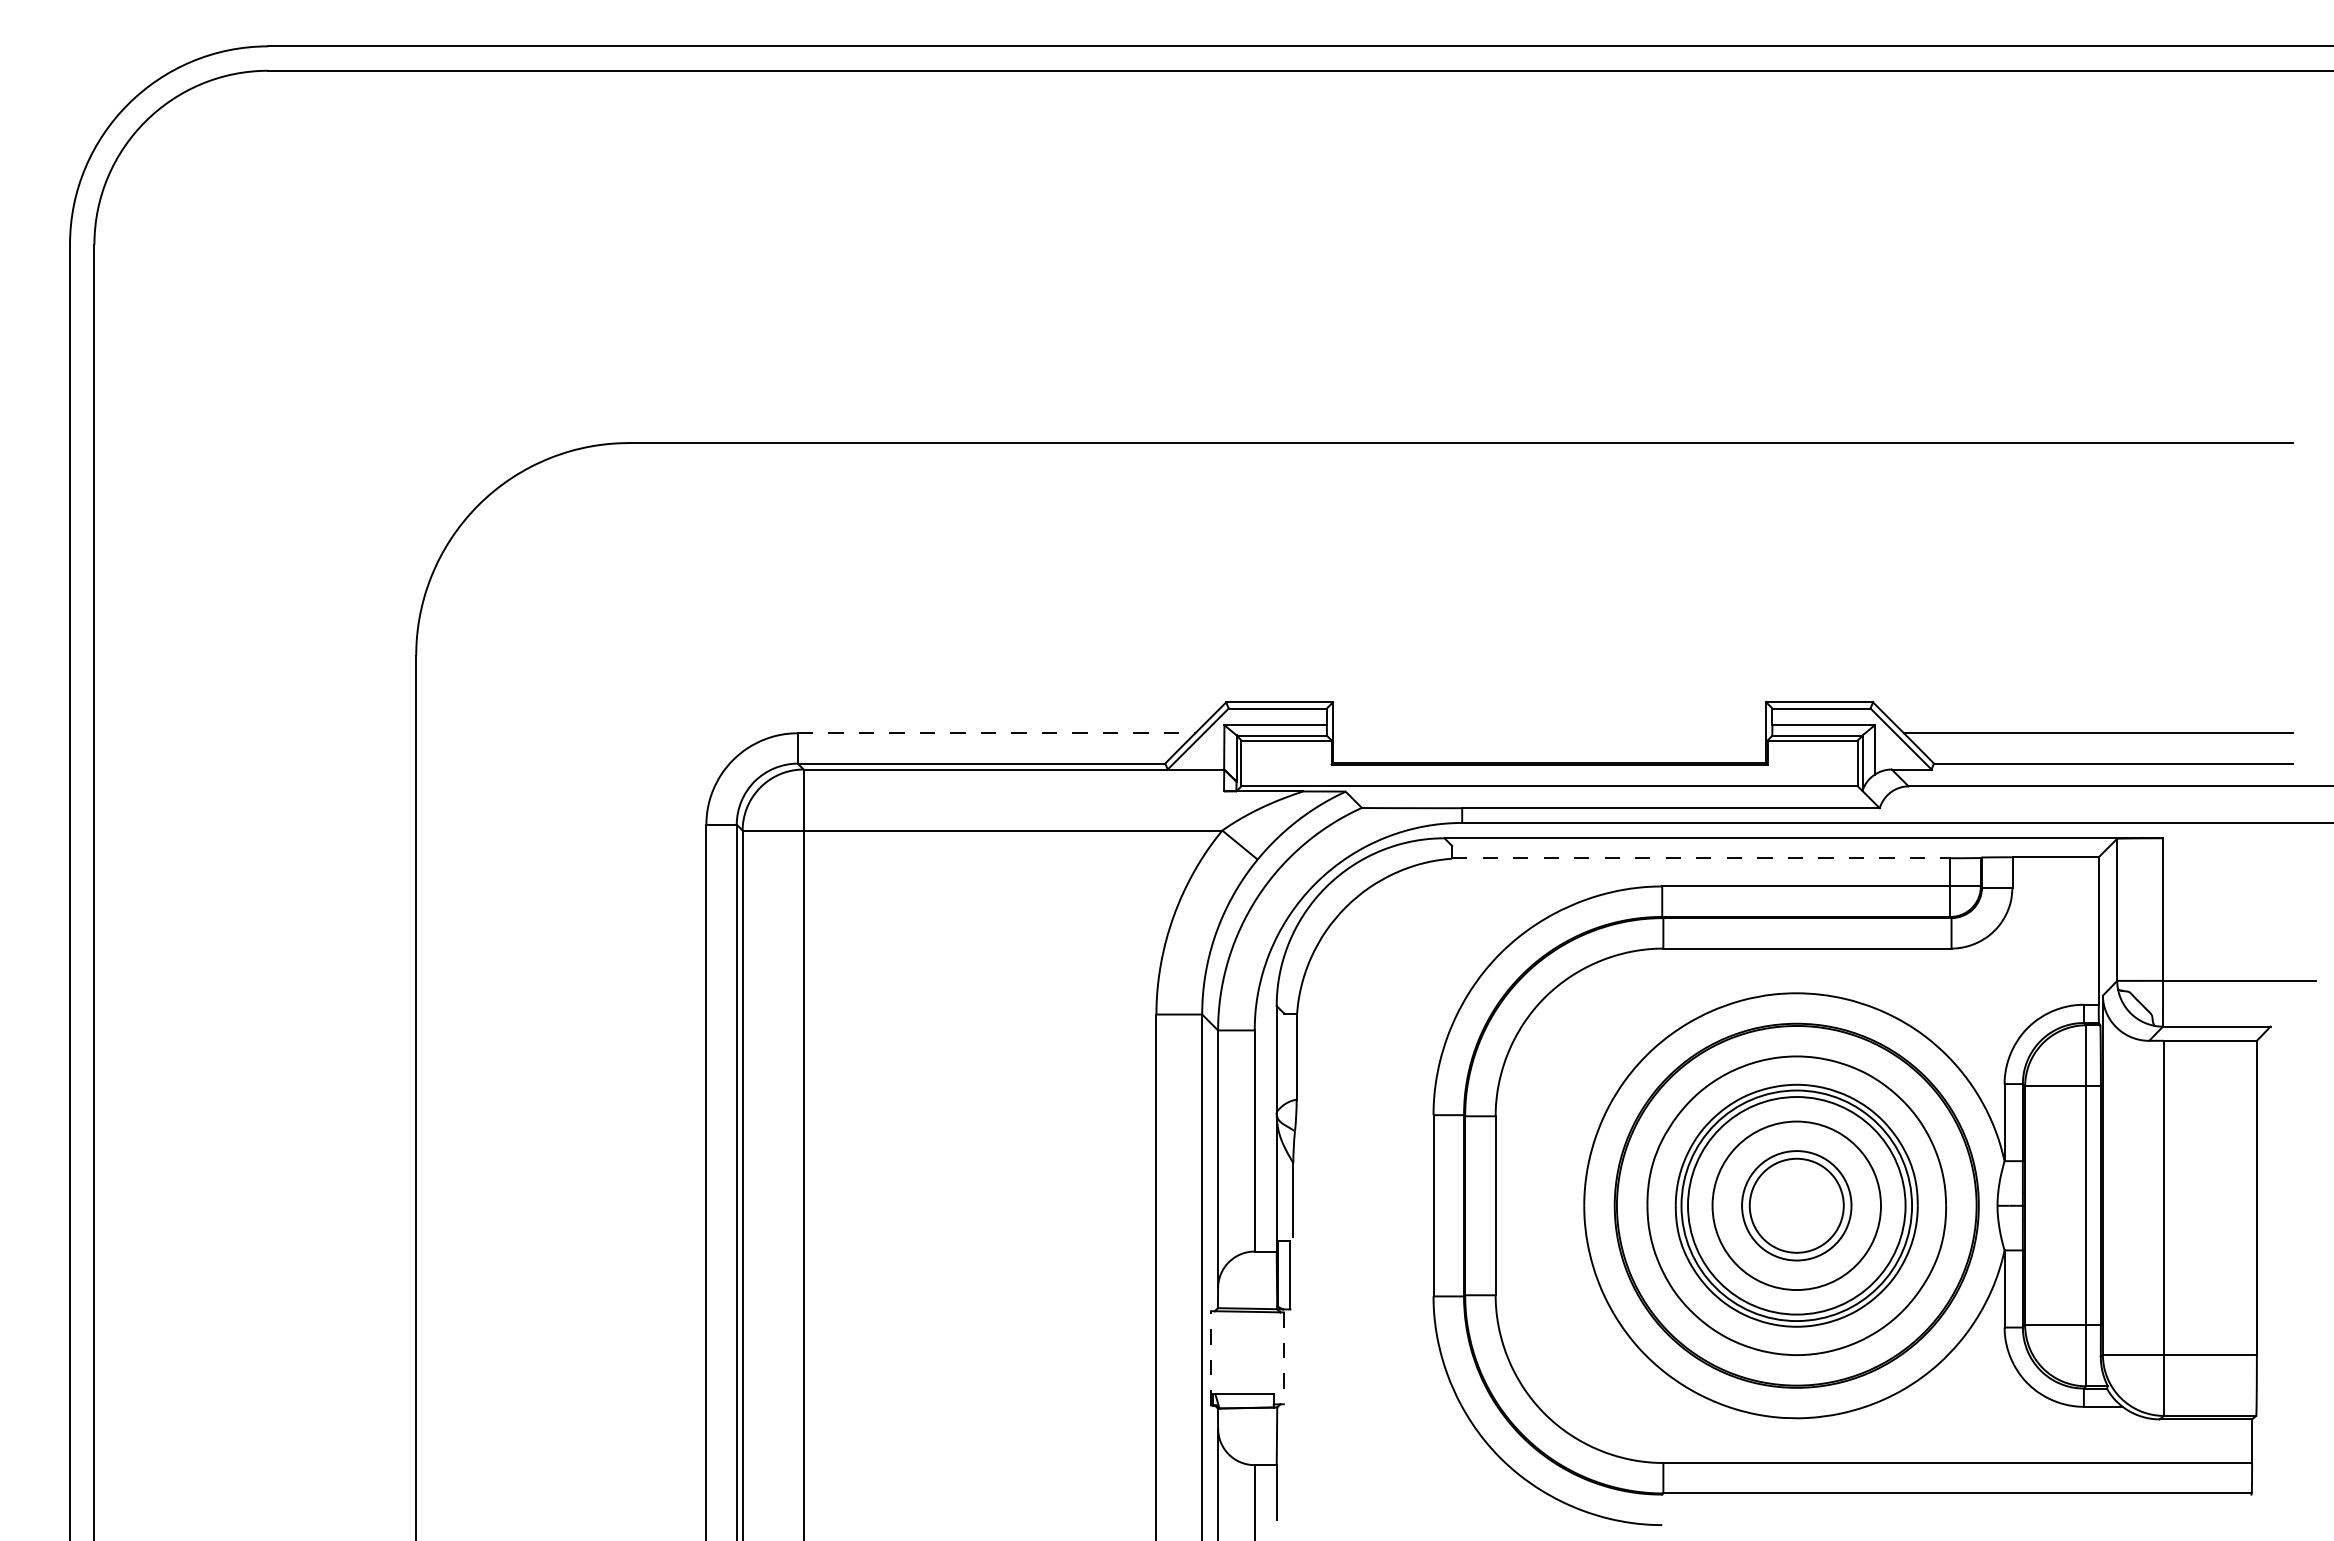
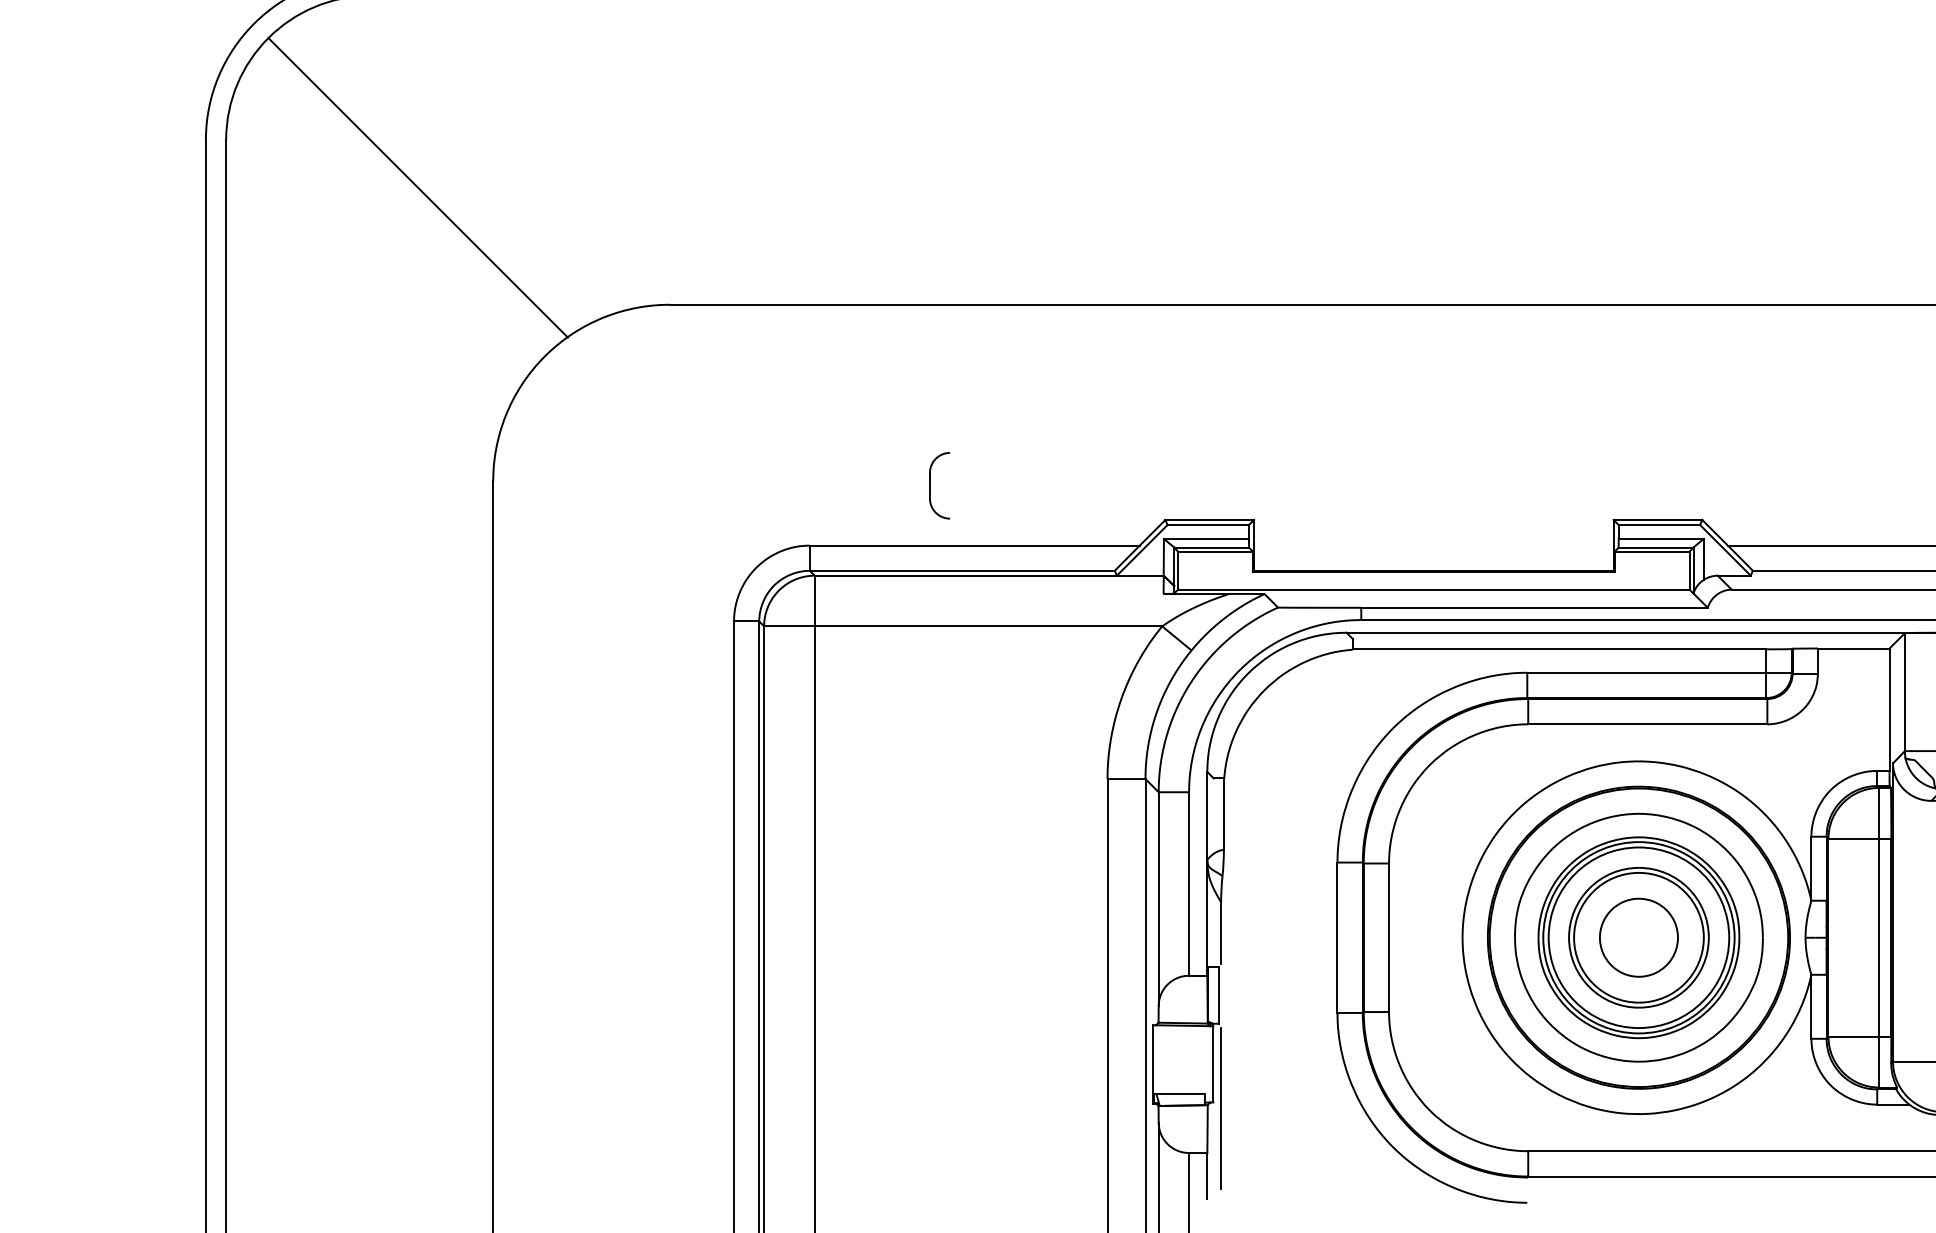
line: (325, 301) -> (417, 187), added
part: (942, 660) -> (929, 485), added
line: (996, 733) -> (974, 545), dashed -> solid
line: (1701, 858) -> (1559, 649), dashed -> solid
circle: (1796, 1205) -> (1638, 937), size x1.43
line: (1211, 1357) -> (1153, 1063), dashed -> solid
line: (1283, 1358) -> (1212, 1064), dashed -> solid
line: (1293, 1410) -> (1221, 1107), added

